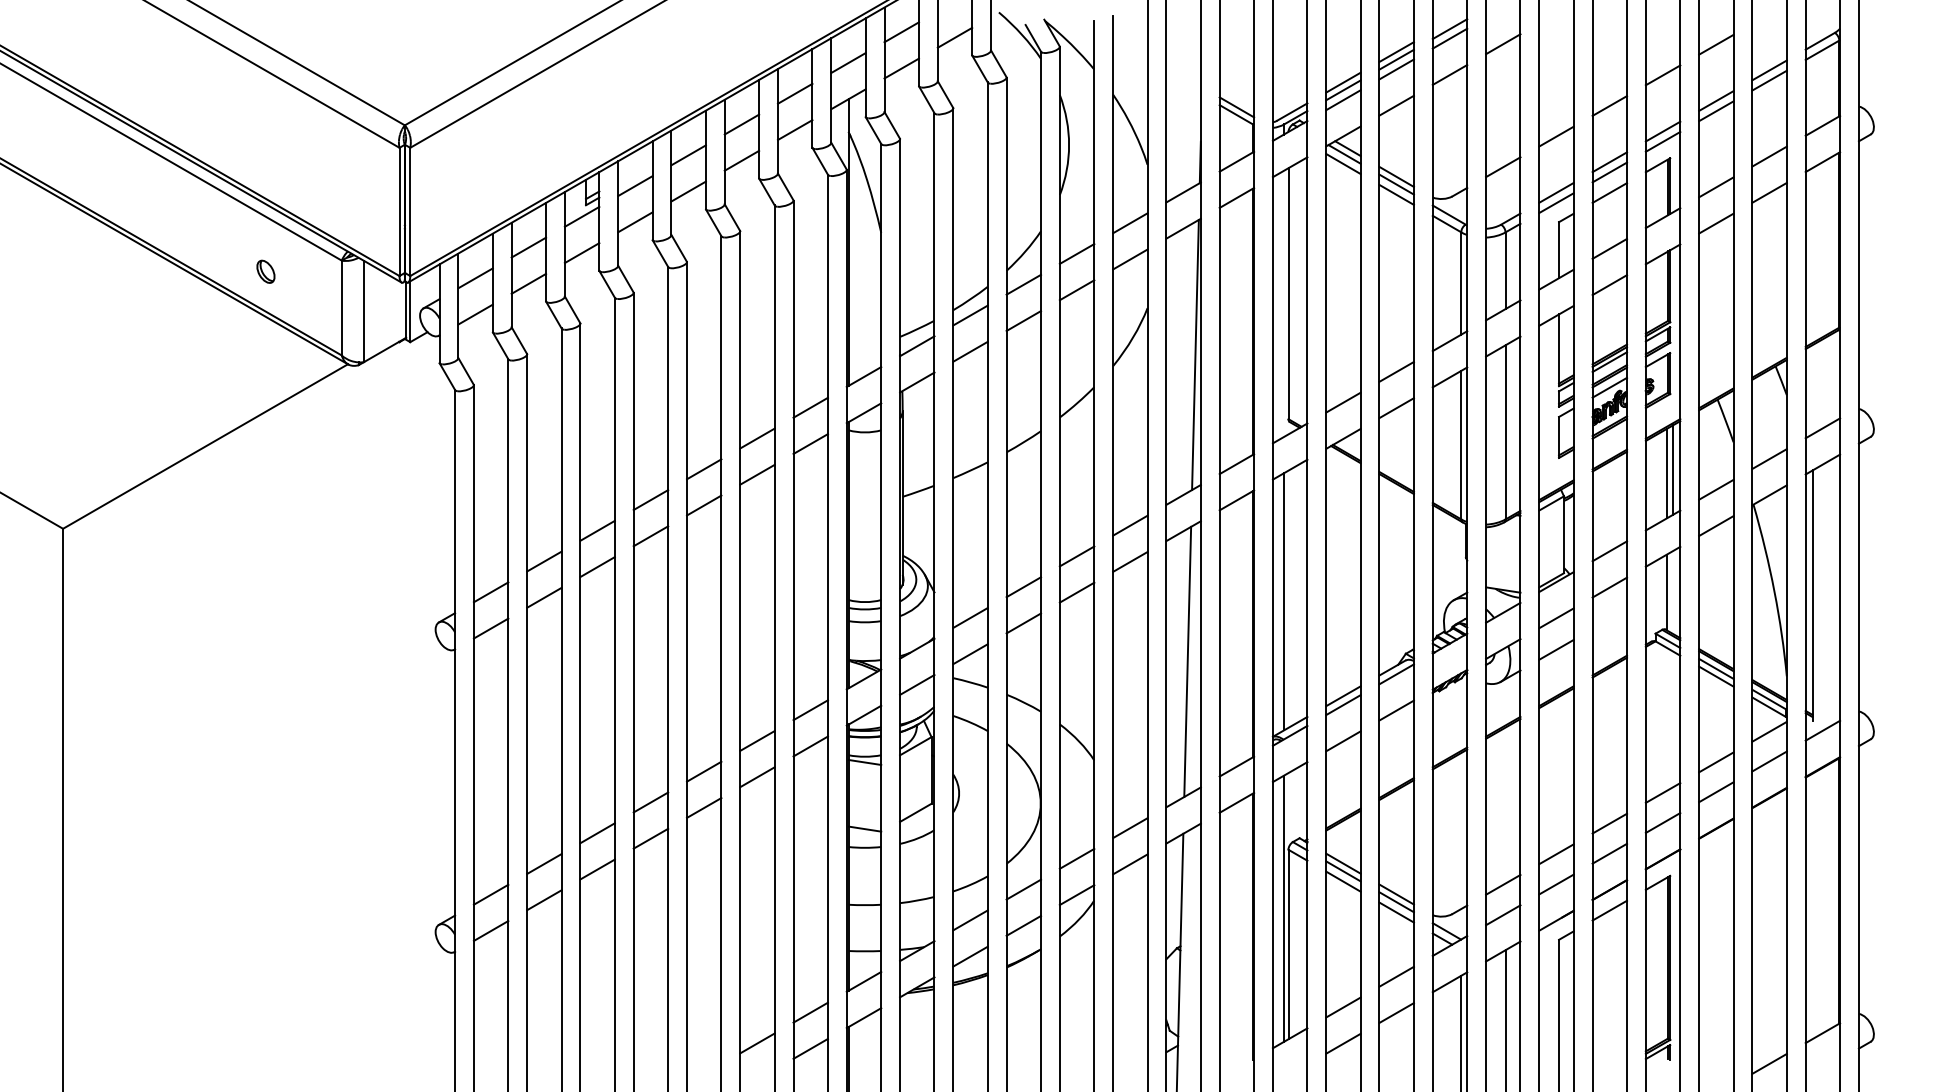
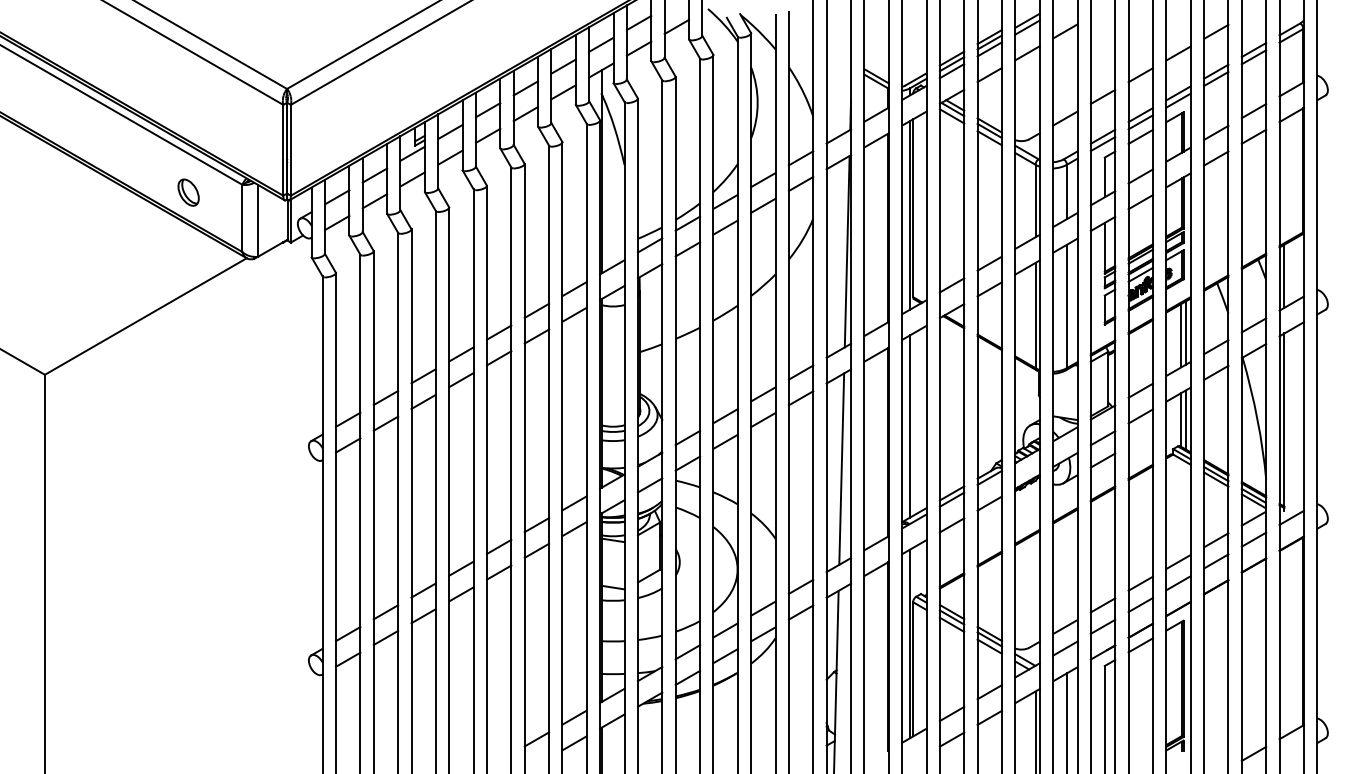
part: (265, 271) -> (188, 192), size x1.67
line: (1284, 303) -> (910, 215), added
line: (1812, 389) -> (1284, 276), added
line: (1673, 592) -> (1185, 419), added

